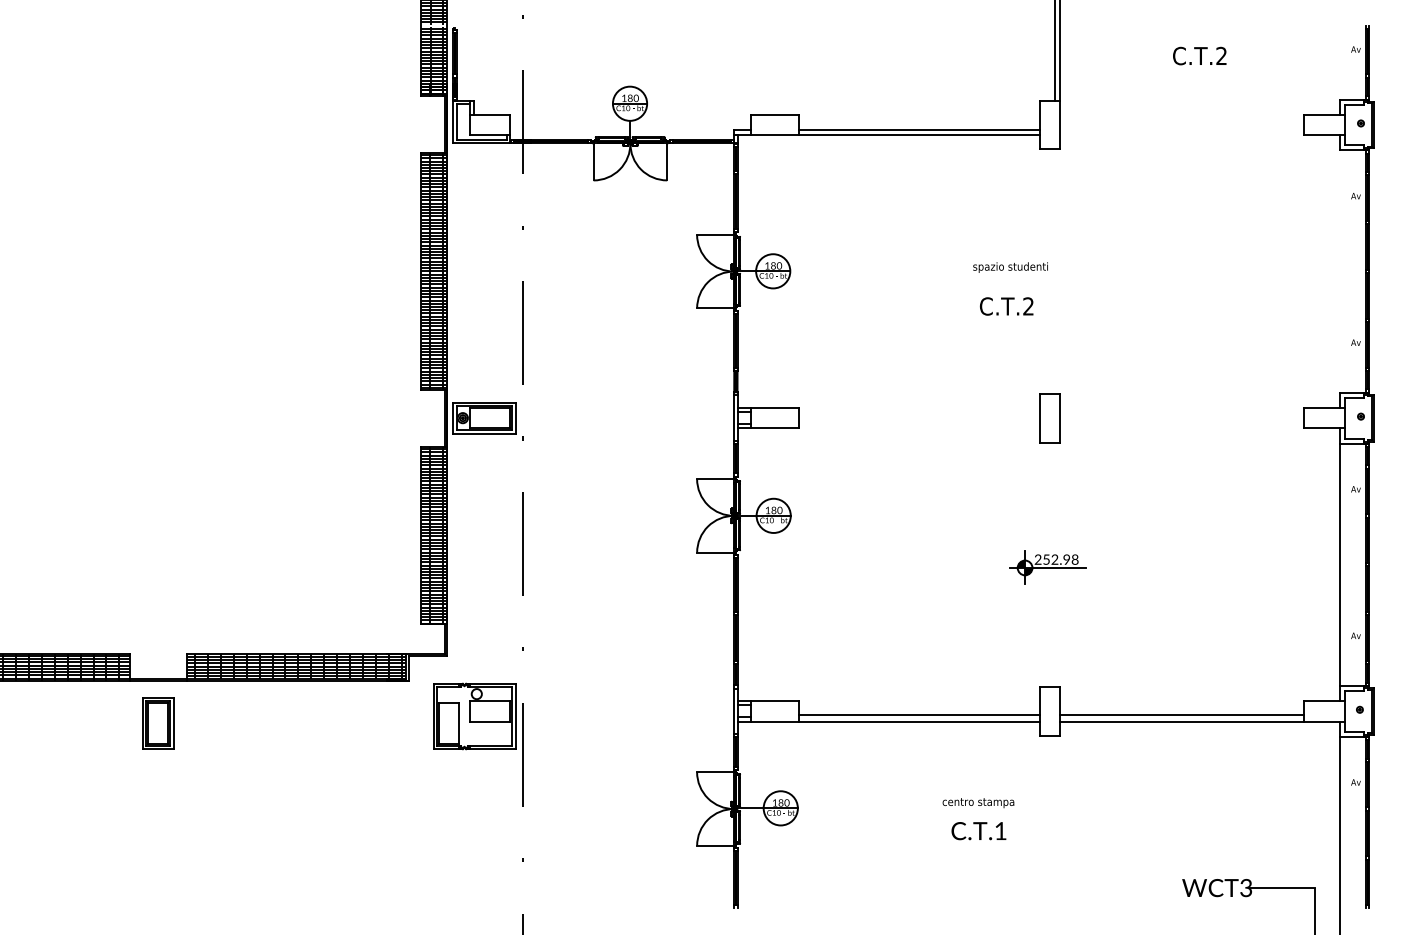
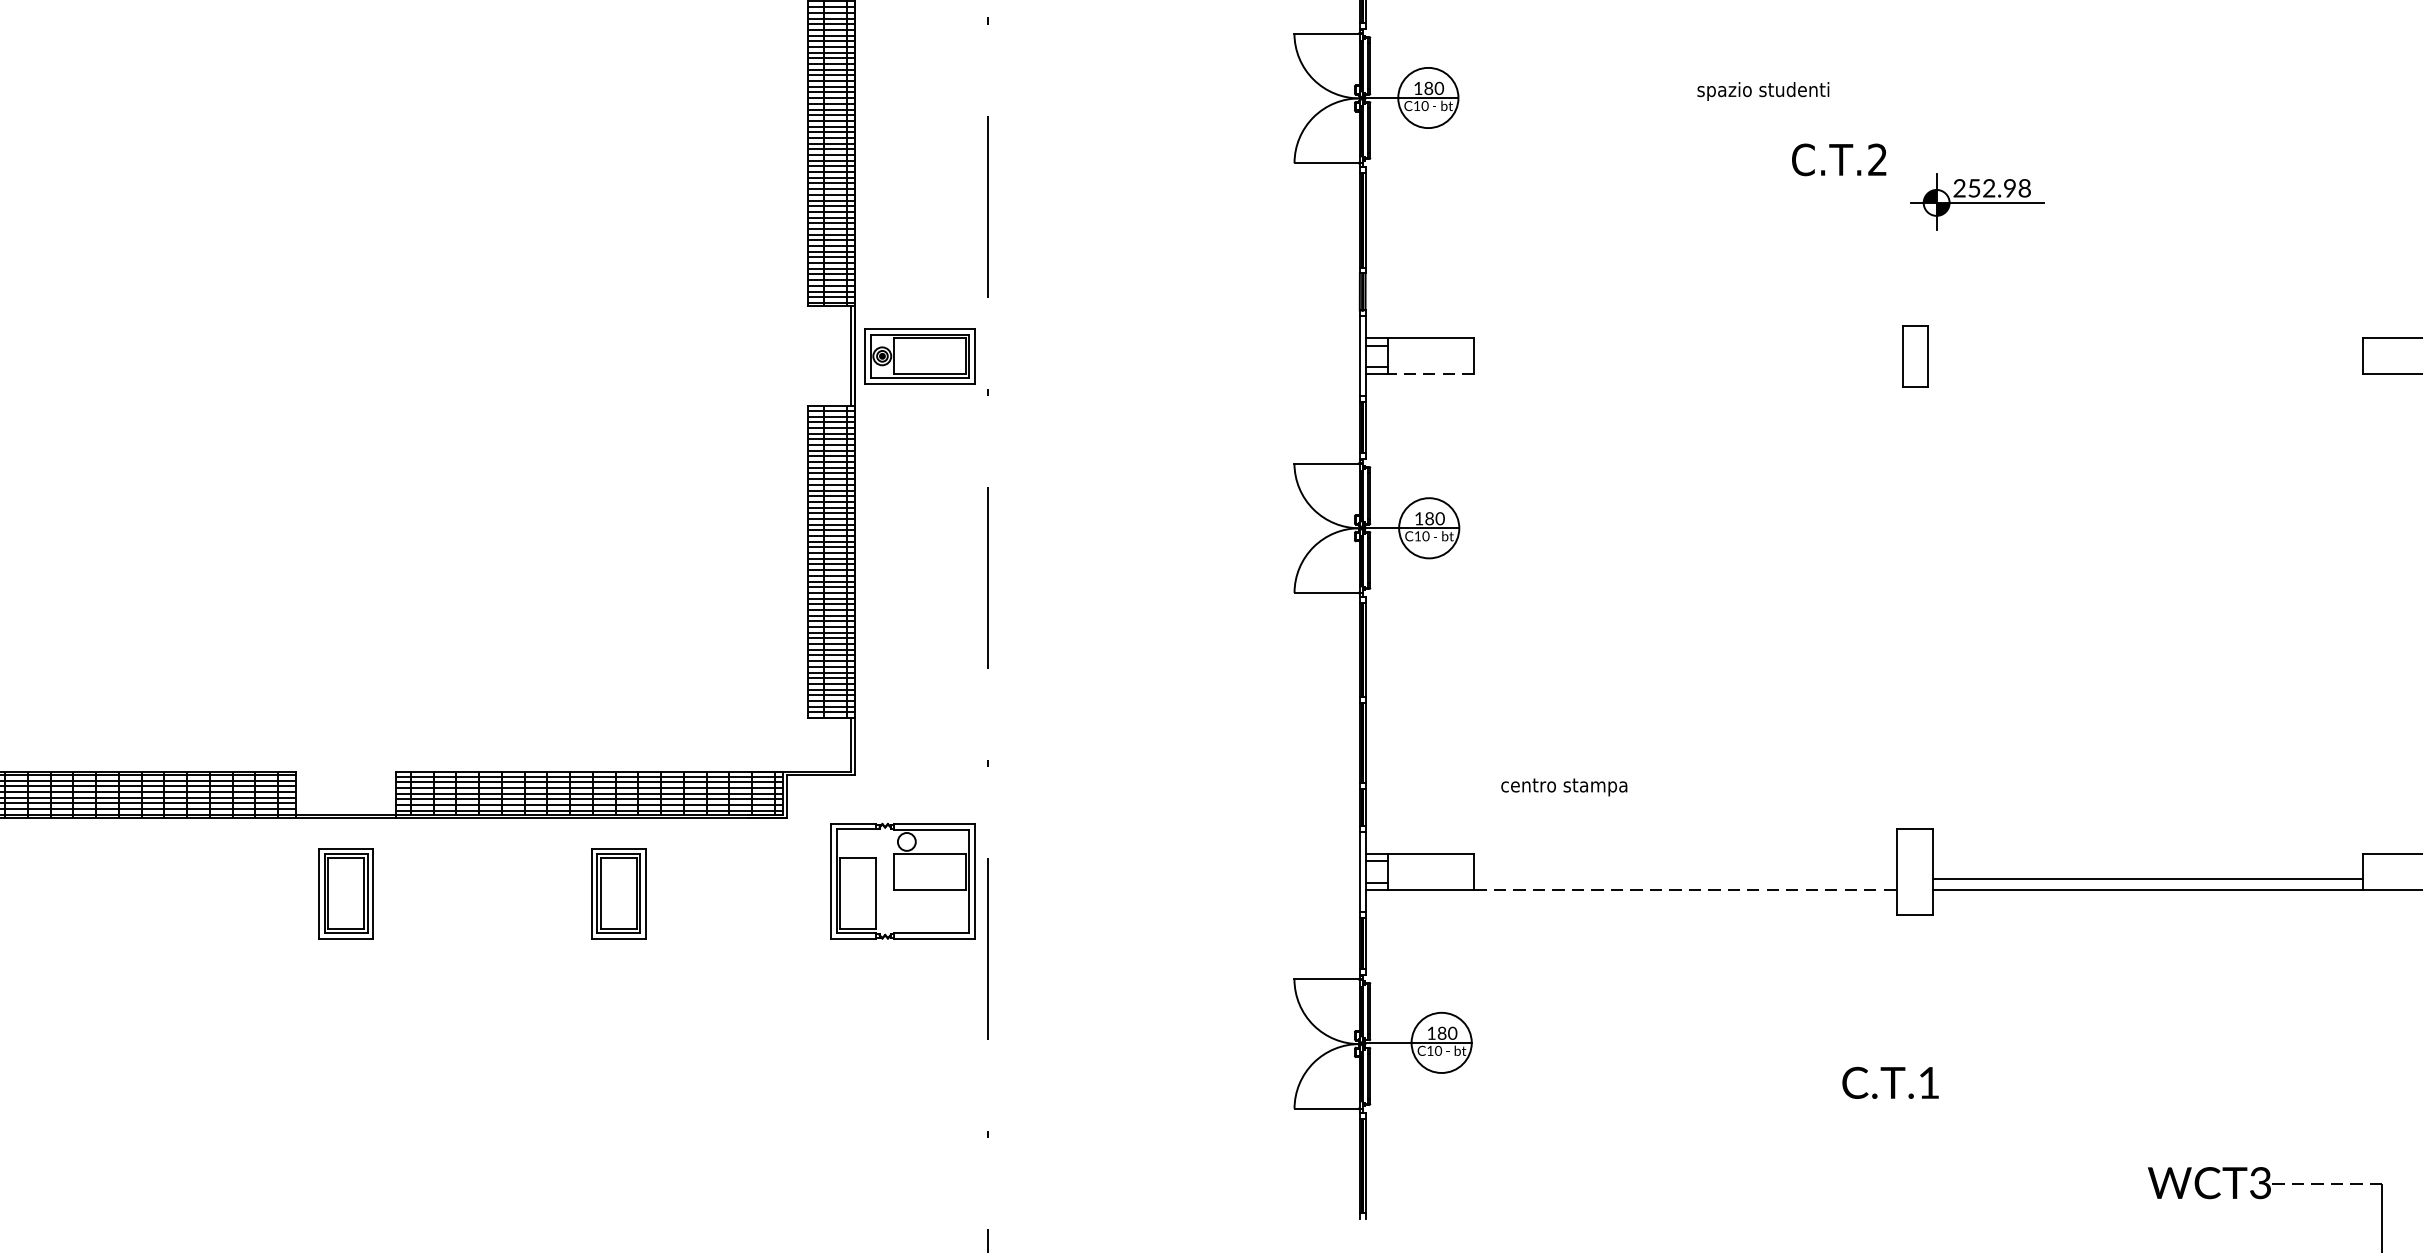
text: (1010, 267) -> (1763, 91), moved
part: (1049, 418) -> (1914, 356), size x0.7
line: (774, 428) -> (1430, 374), solid -> dashed
part: (1047, 567) -> (1976, 202), moved
line: (919, 715) -> (1685, 879), removed
line: (920, 721) -> (1687, 890), solid -> dashed
part: (313, 723) -> (619, 893), added
text: (978, 803) -> (1564, 788), moved
text: (978, 831) -> (1889, 1083), moved
line: (1281, 888) -> (2322, 1183), solid -> dashed

